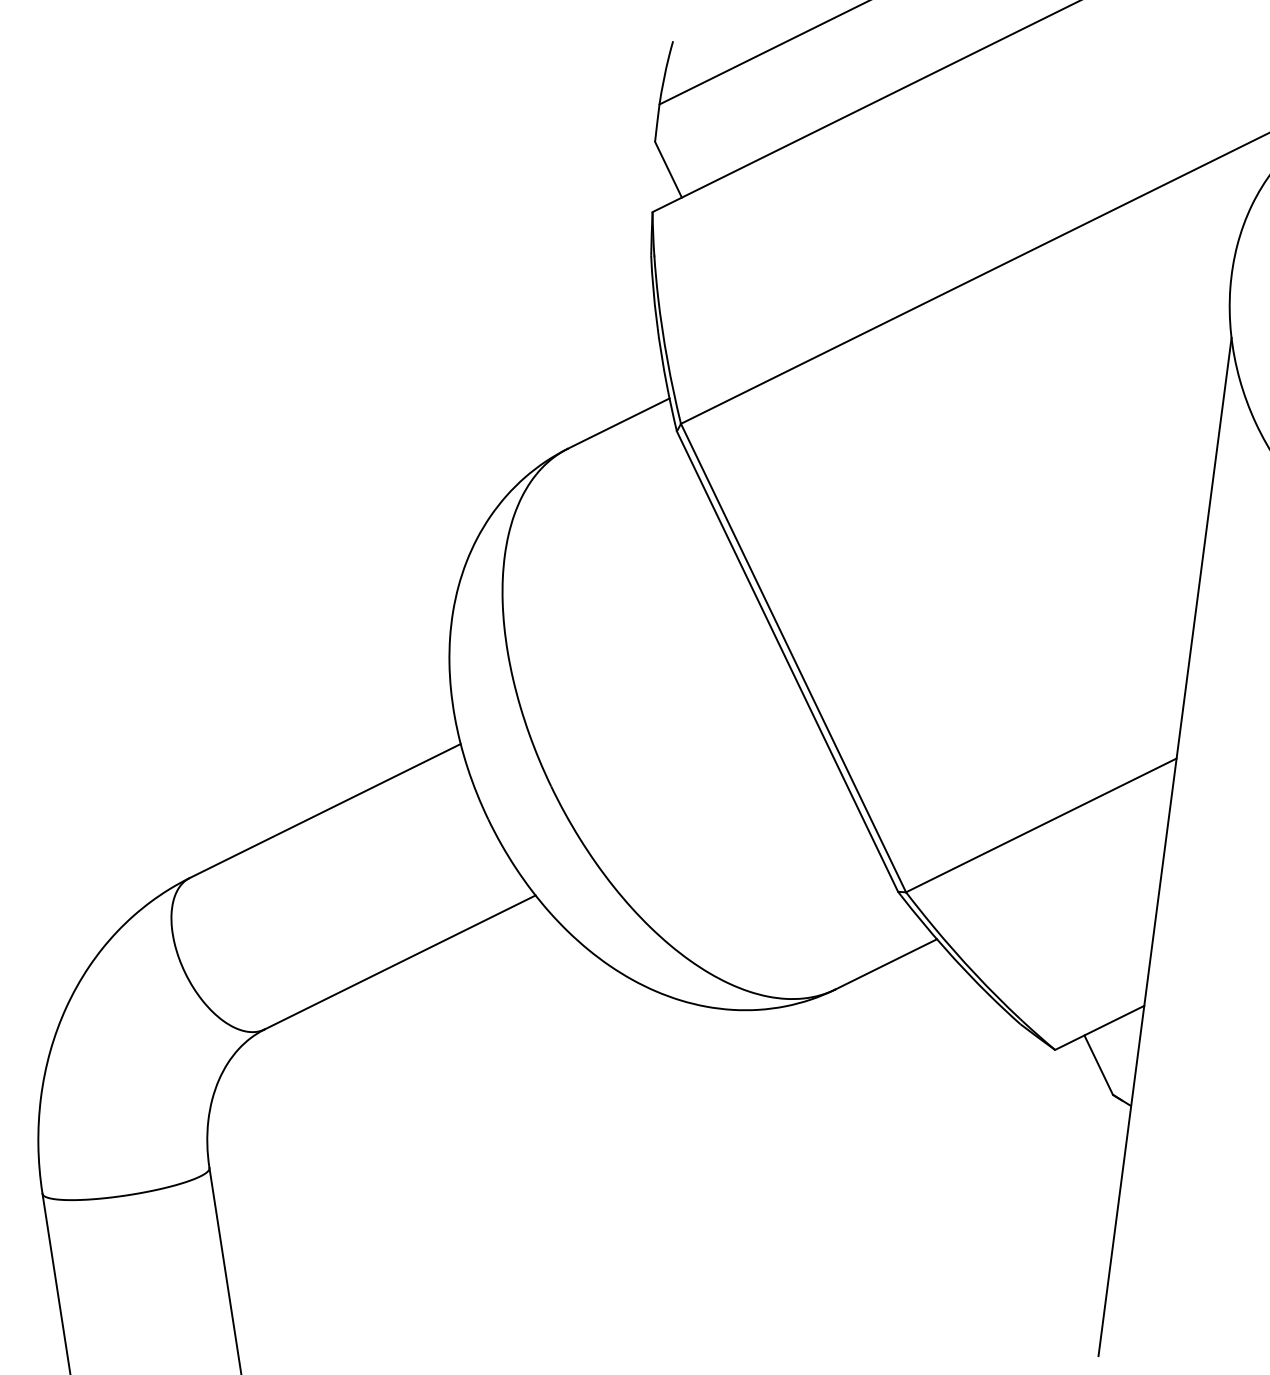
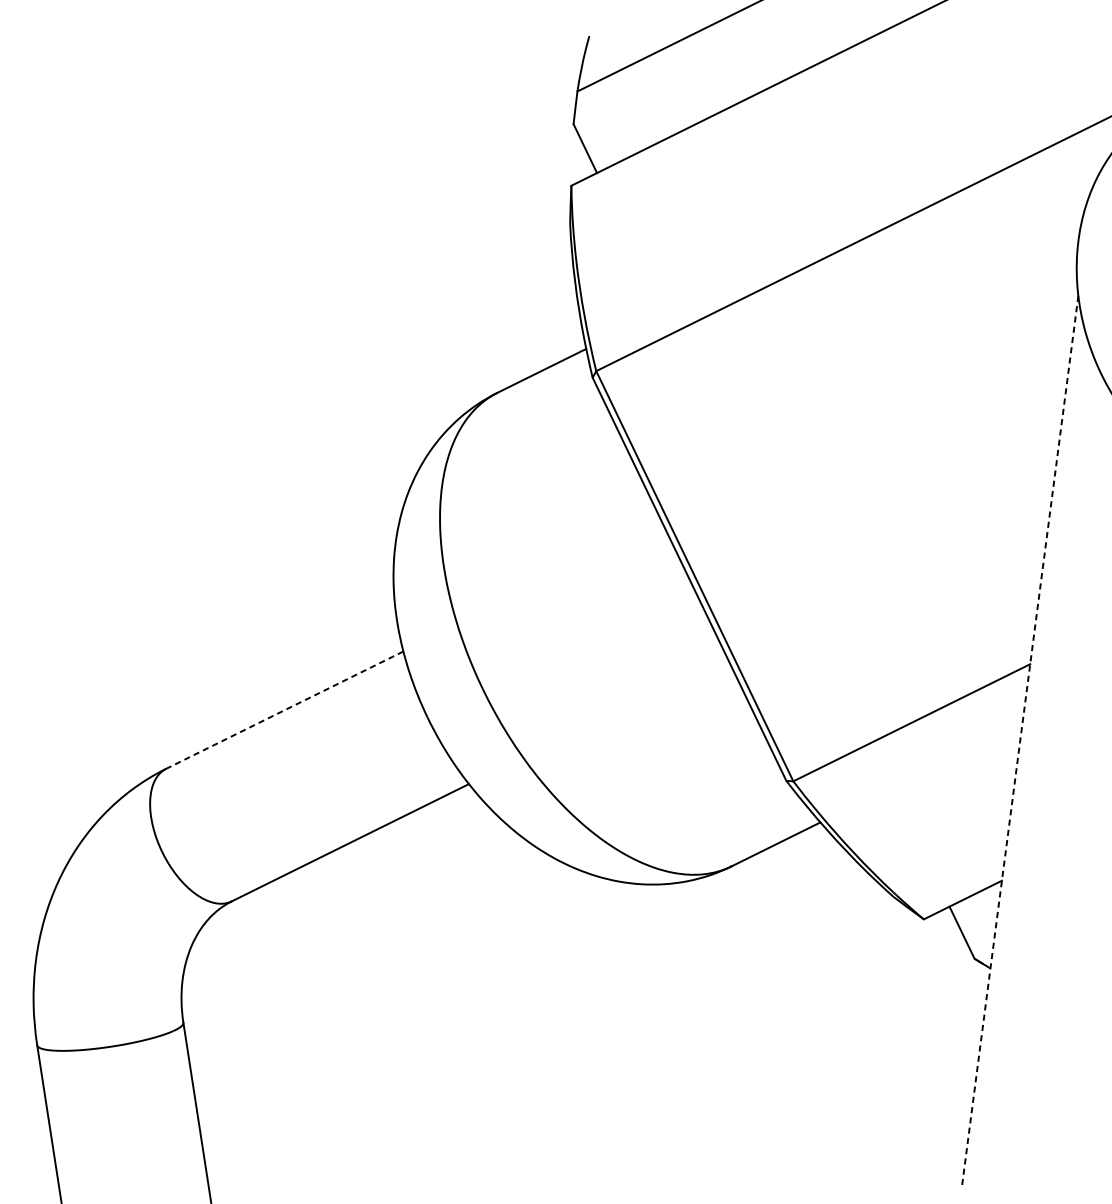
line: (324, 811) -> (284, 710), solid -> dashed
line: (1164, 847) -> (1019, 742), solid -> dashed

